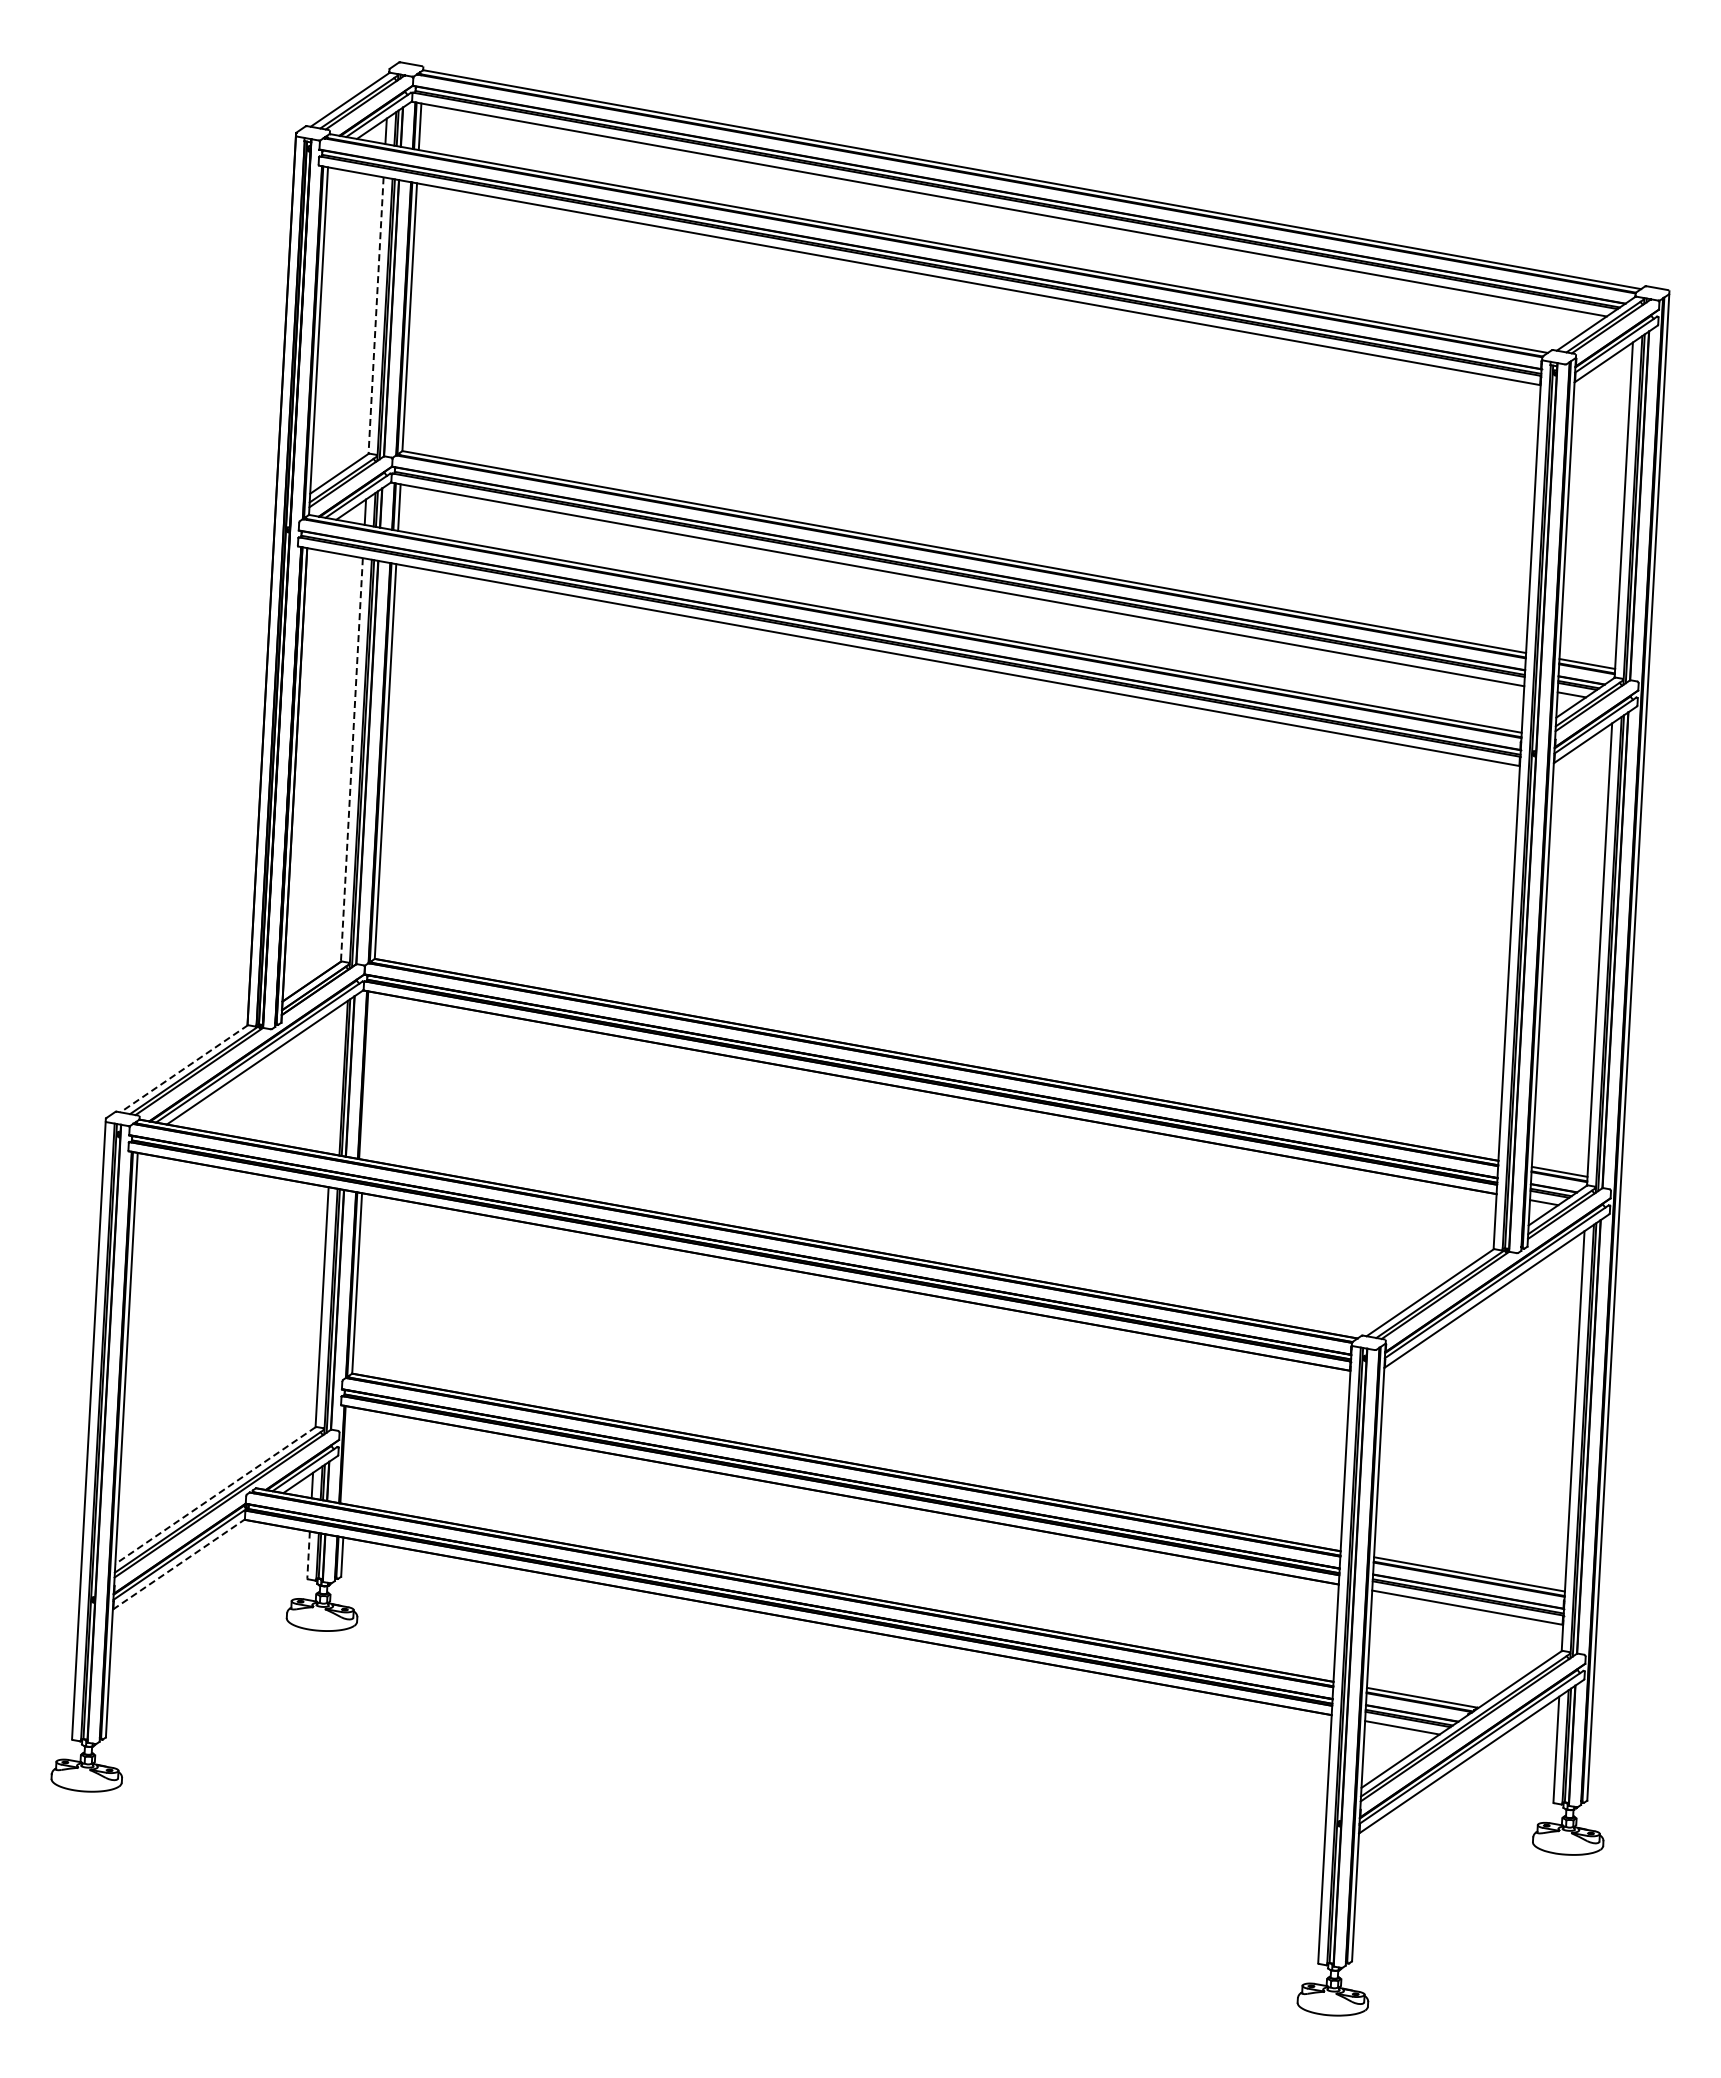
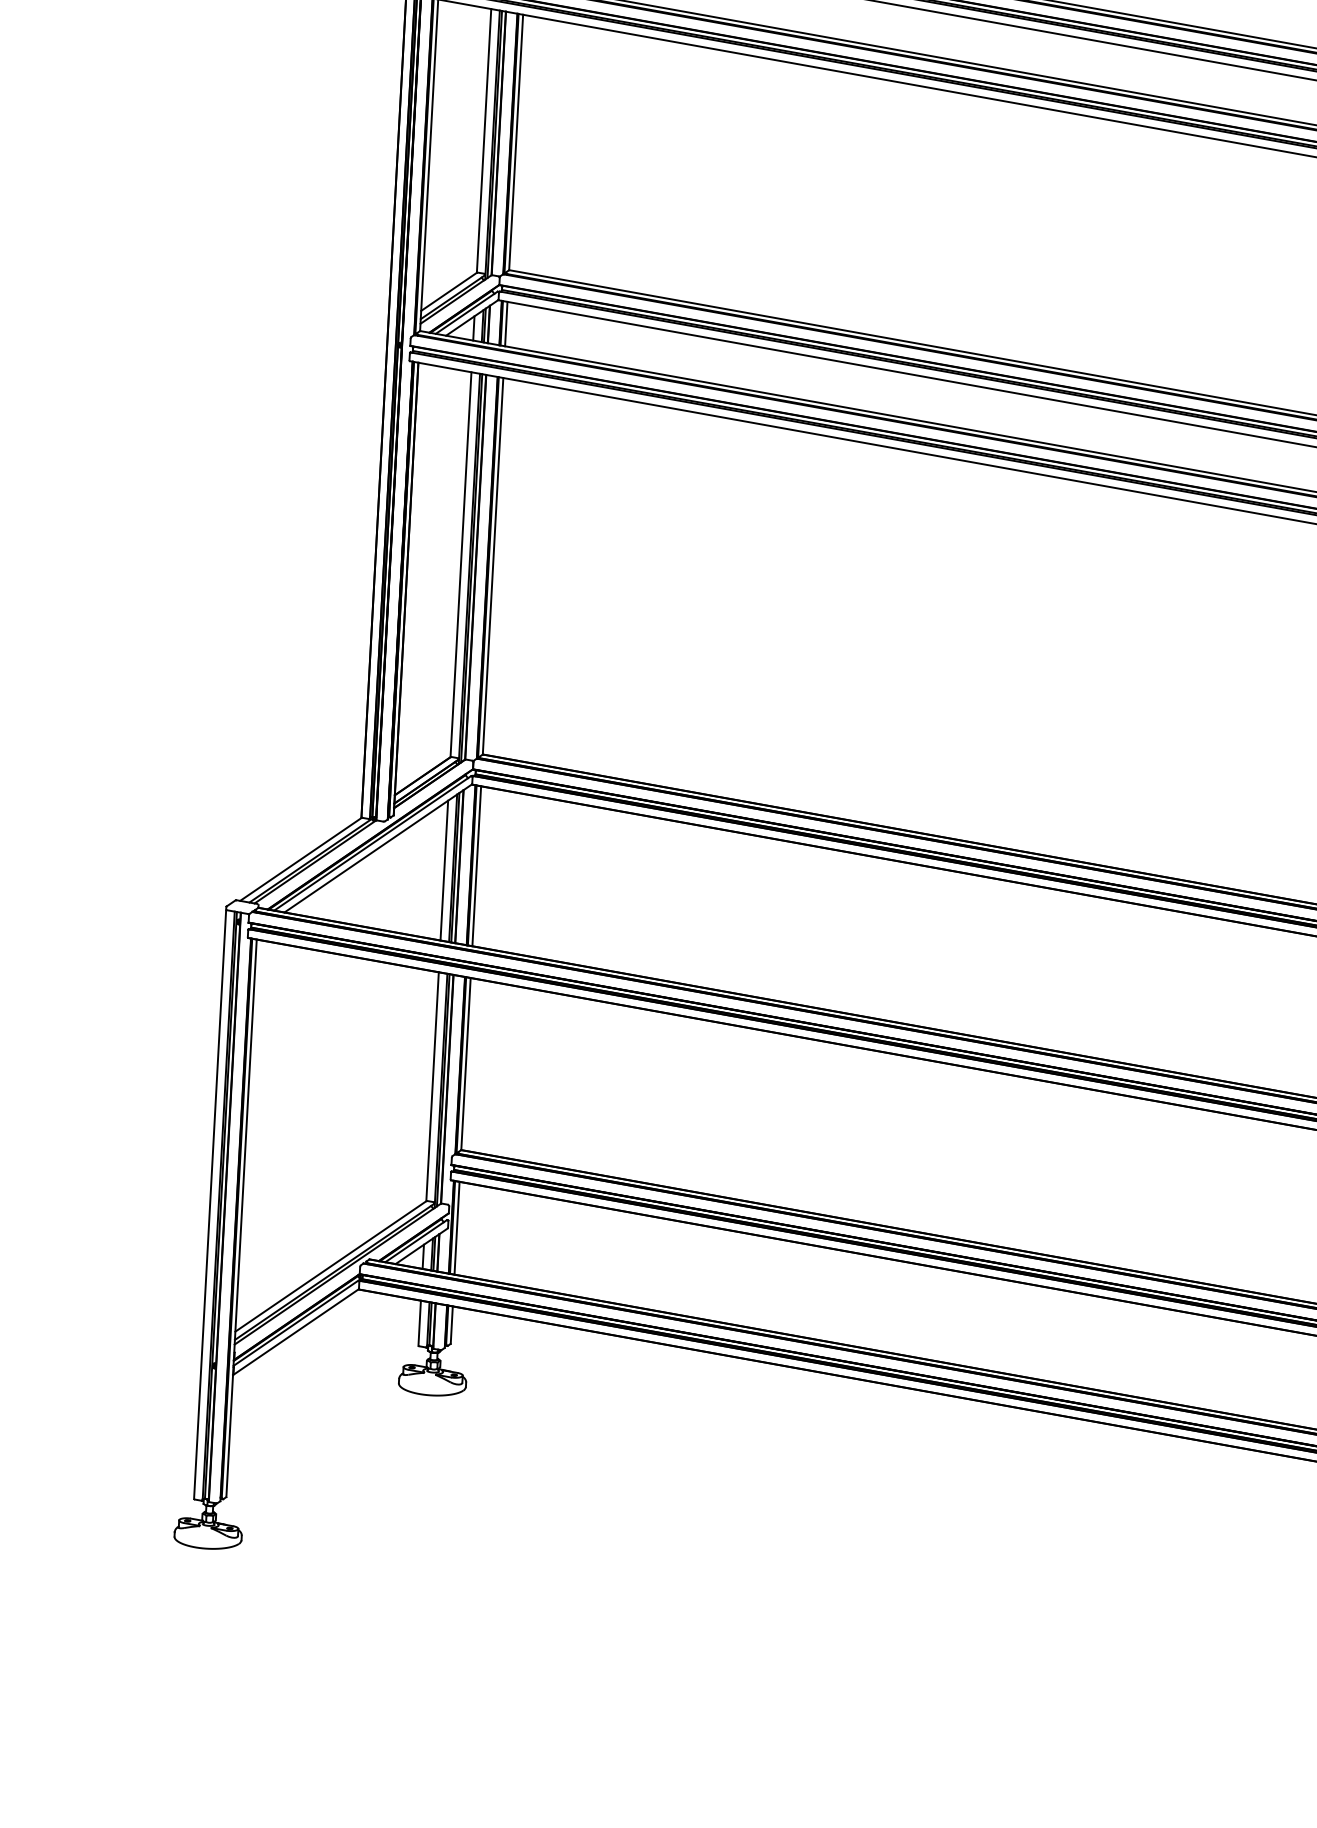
line: (376, 316) -> (484, 141), dashed -> solid
line: (351, 760) -> (460, 565), dashed -> solid
line: (183, 1069) -> (300, 860), dashed -> solid
line: (368, 1075) -> (476, 865), added
line: (334, 1080) -> (444, 870), added
line: (347, 1455) -> (456, 1228), added
line: (215, 1495) -> (330, 1266), dashed -> solid
line: (308, 1555) -> (419, 1323), dashed -> solid
line: (178, 1564) -> (295, 1332), dashed -> solid

